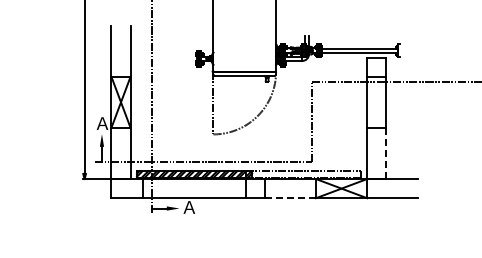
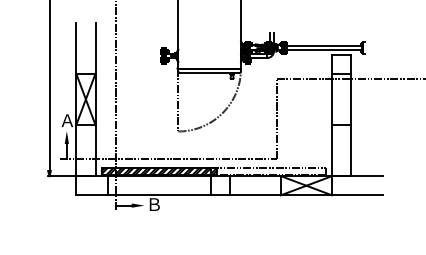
line: (386, 153) -> (351, 150), dashed -> solid
line: (290, 198) -> (255, 195), dashed -> solid
text: (189, 207) -> (154, 204), Ａ -> Ｂ

